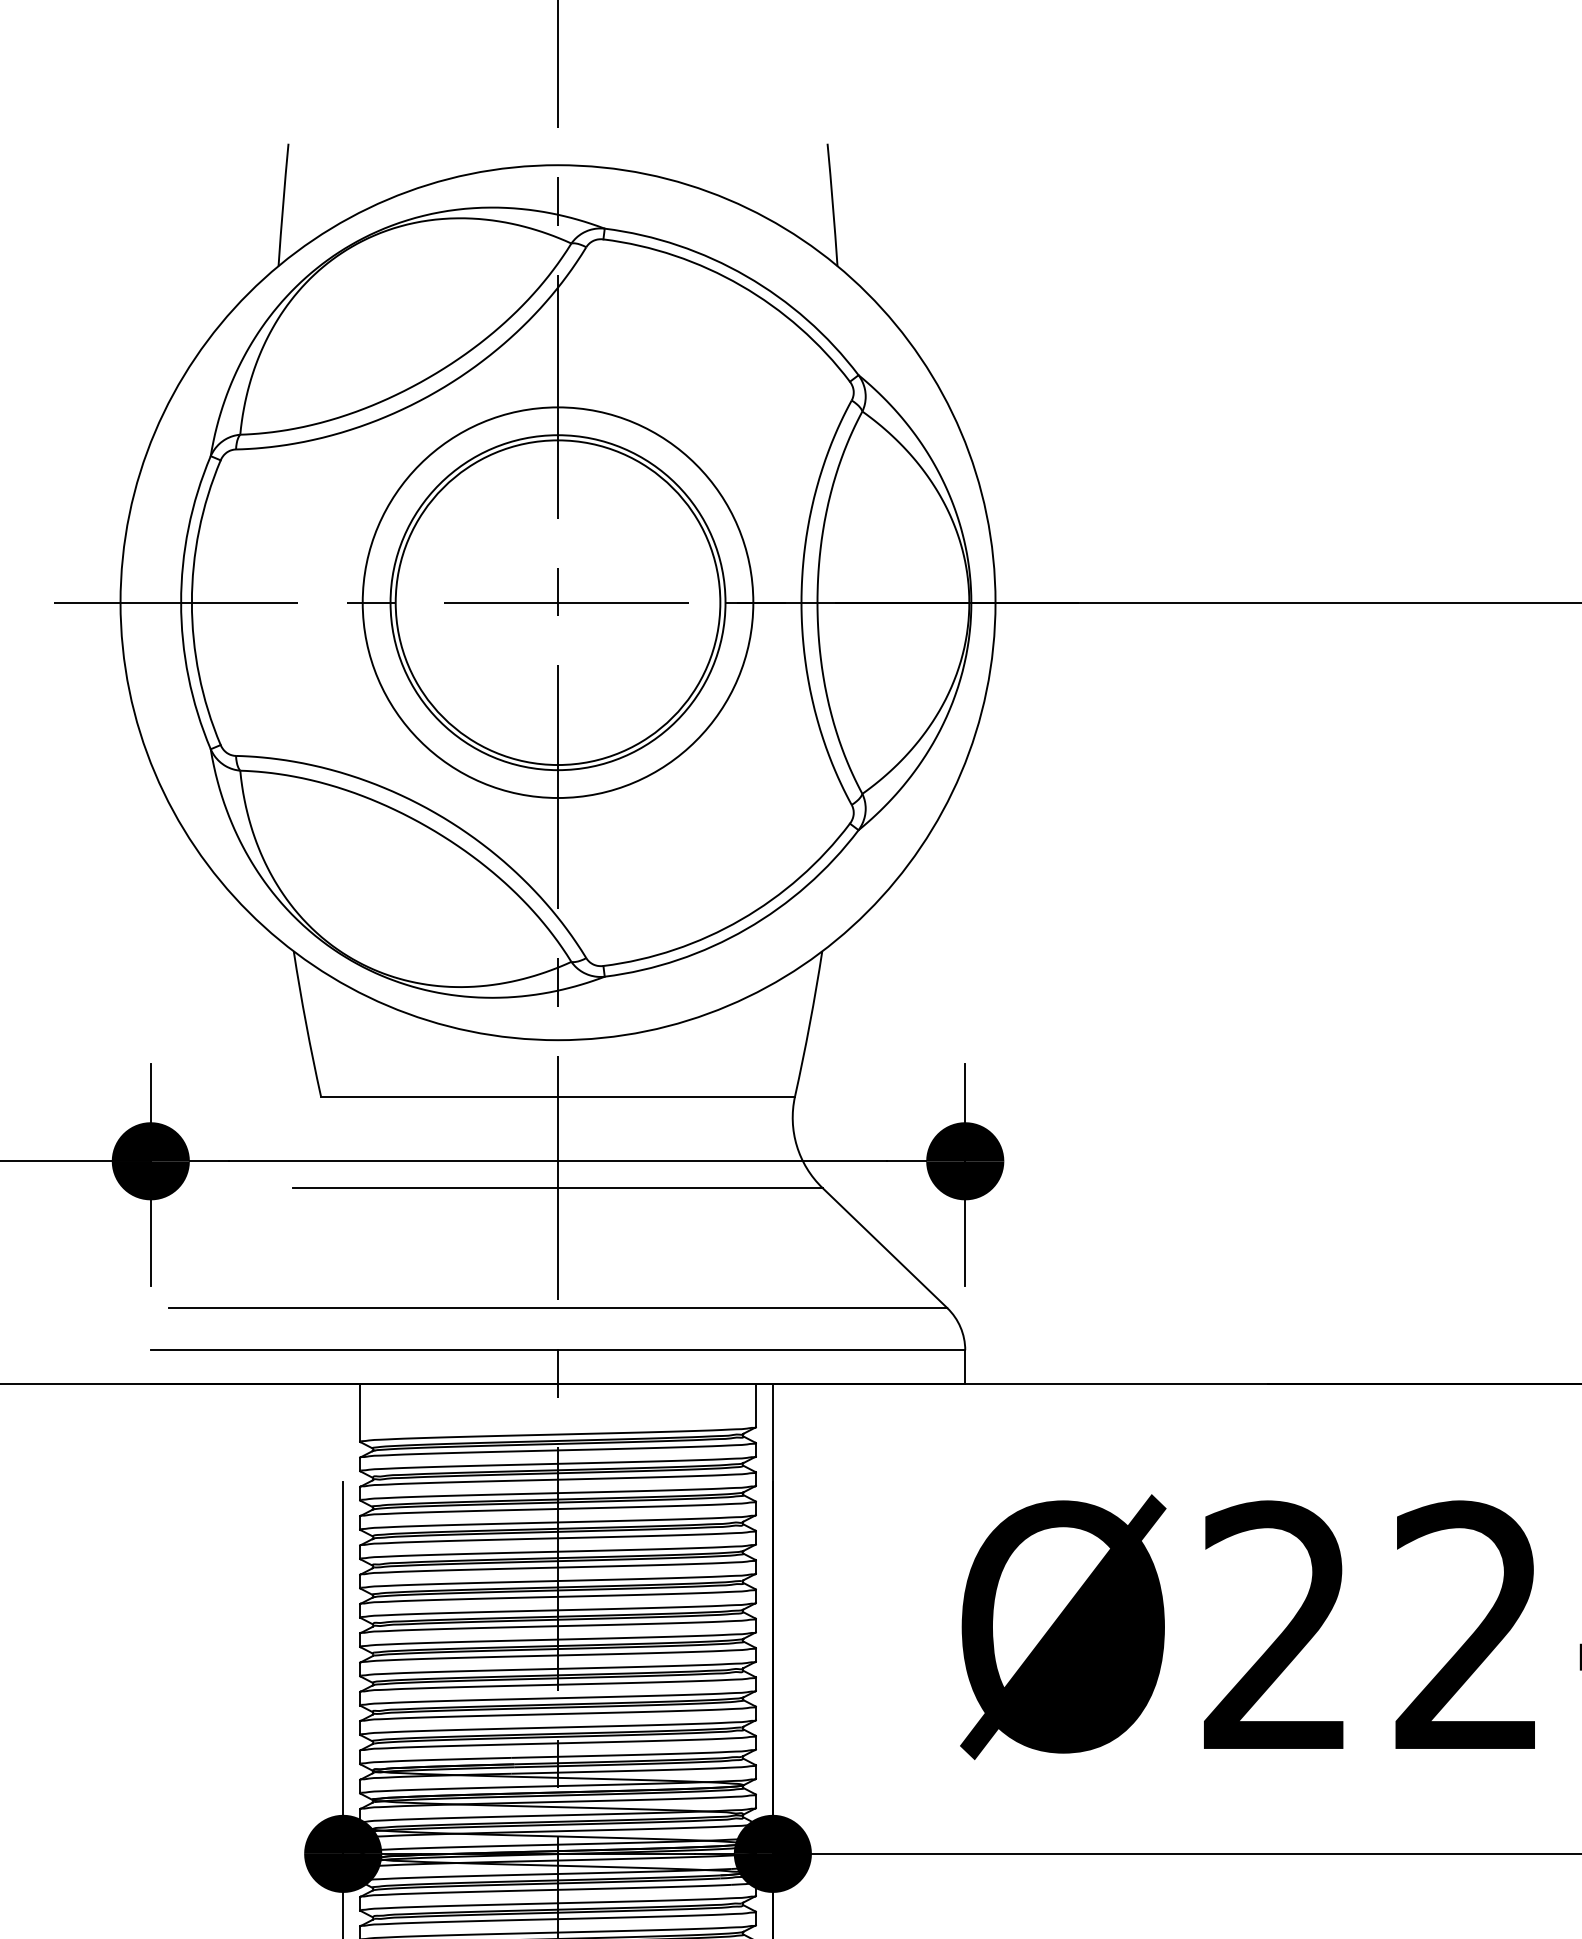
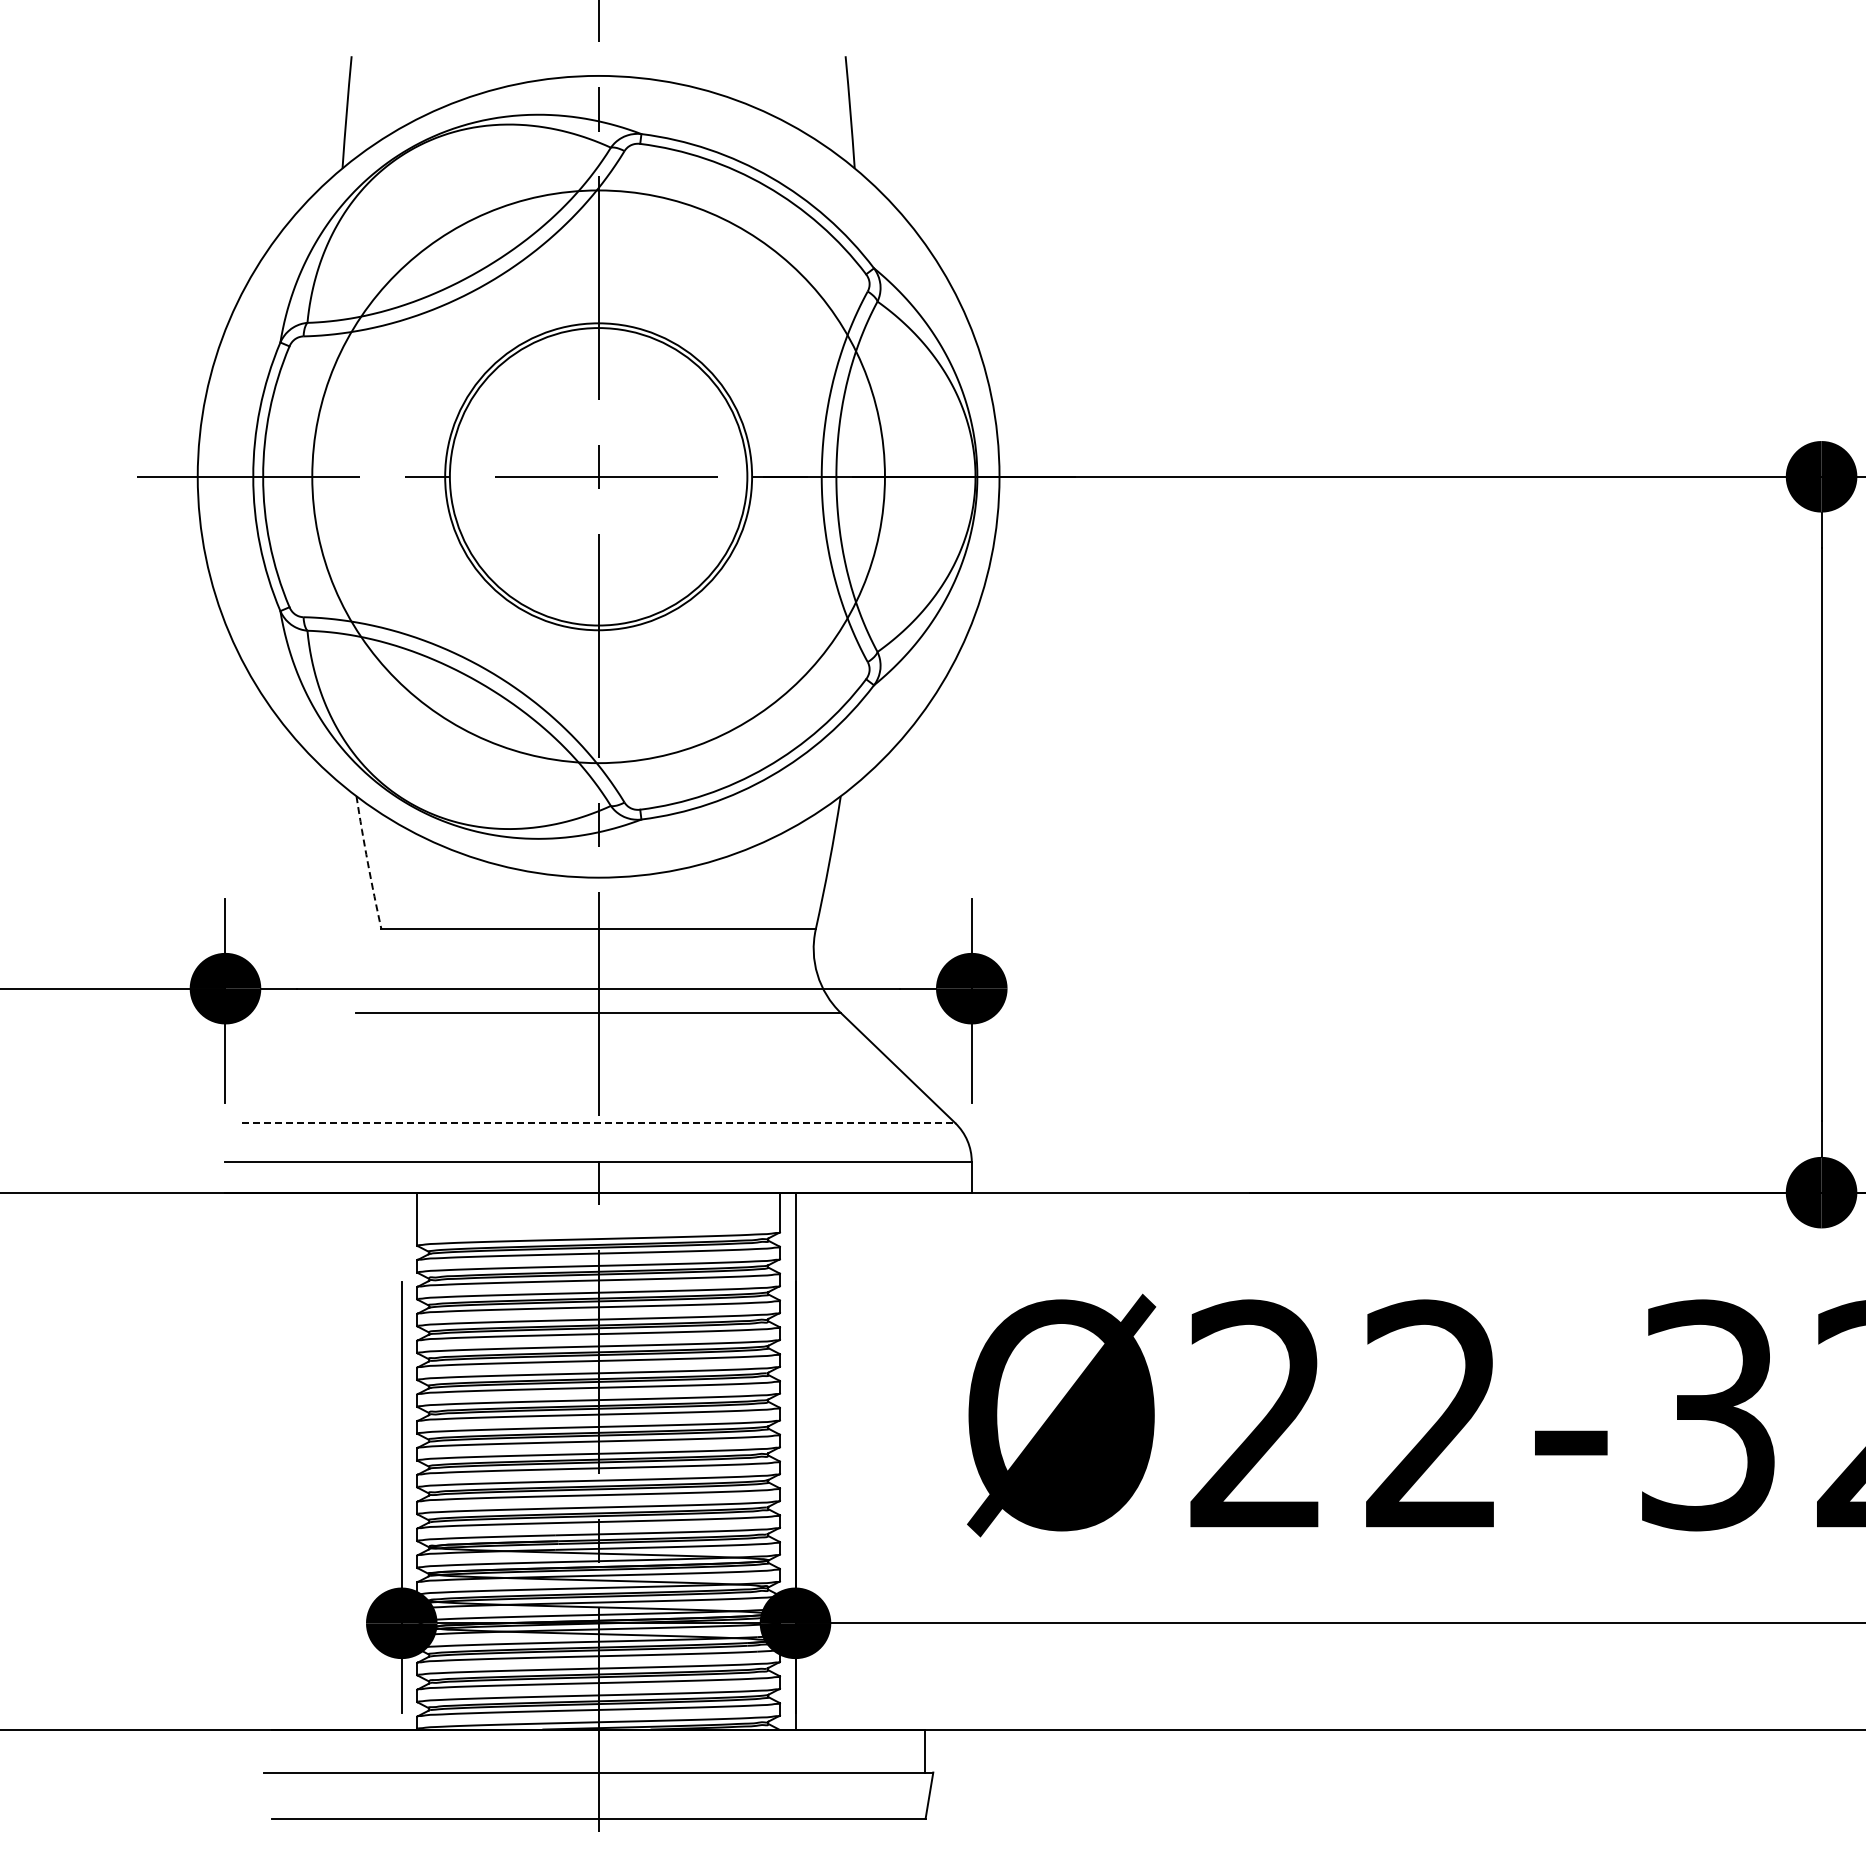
circle: (557, 602) -> (598, 476), size x1.6
arc: (305, 1024) -> (367, 863), solid -> dashed
line: (557, 1308) -> (598, 1123), solid -> dashed

